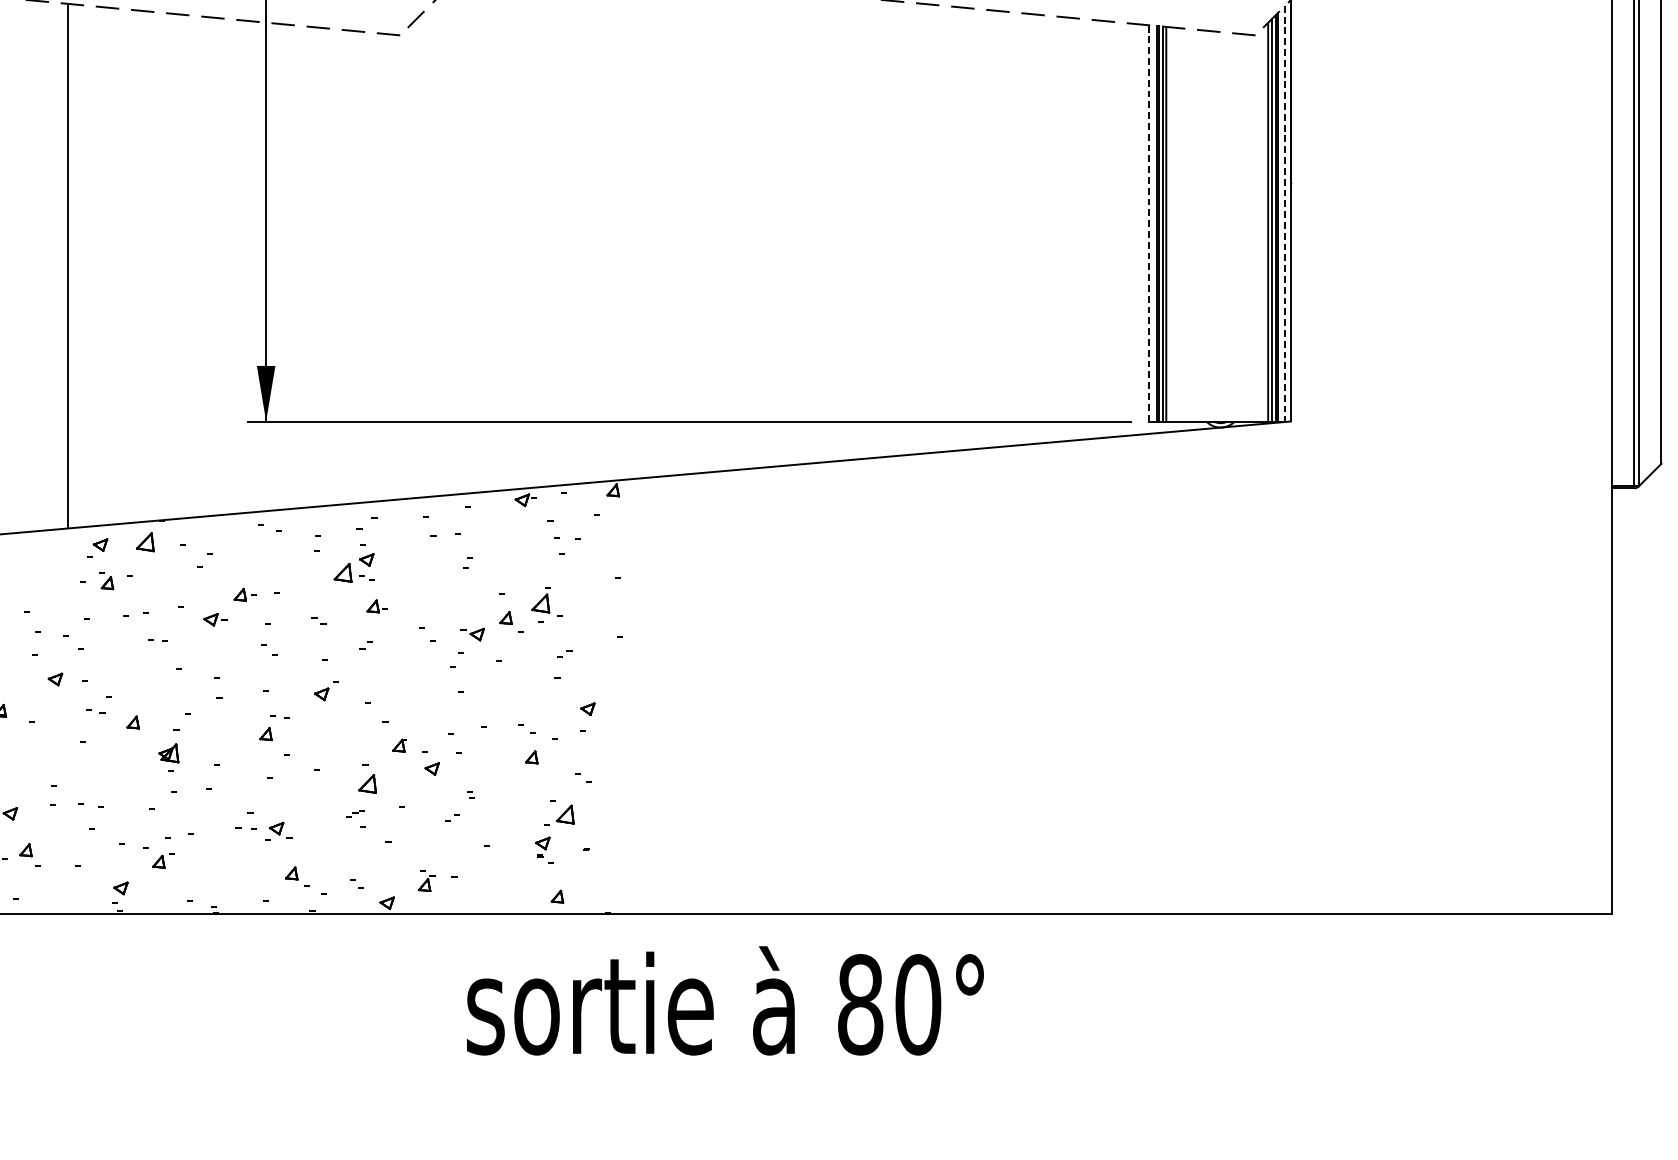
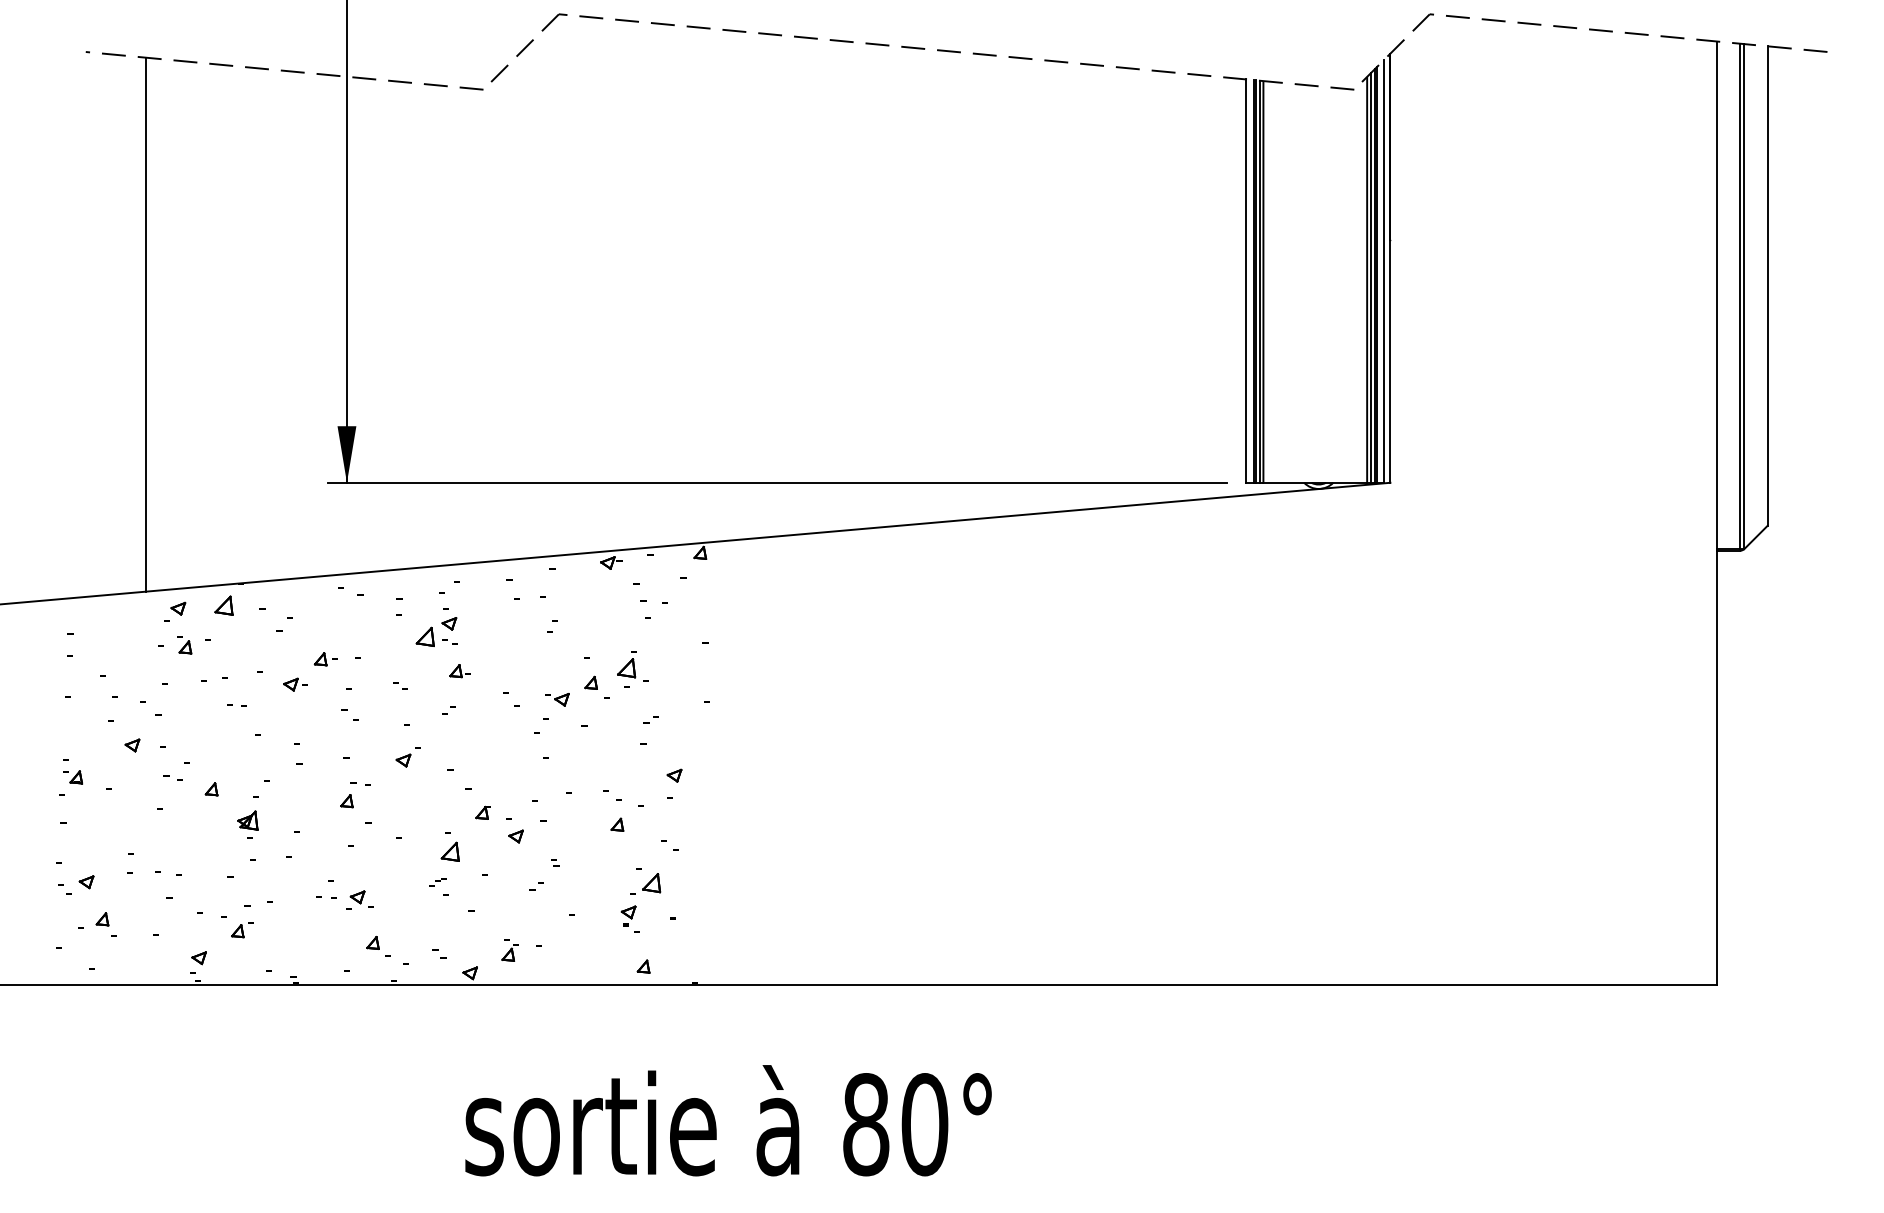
line: (1285, 213) -> (1384, 271), dashed -> solid
line: (1149, 223) -> (1246, 281), dashed -> solid
text: (725, 1000) -> (728, 1120), moved

